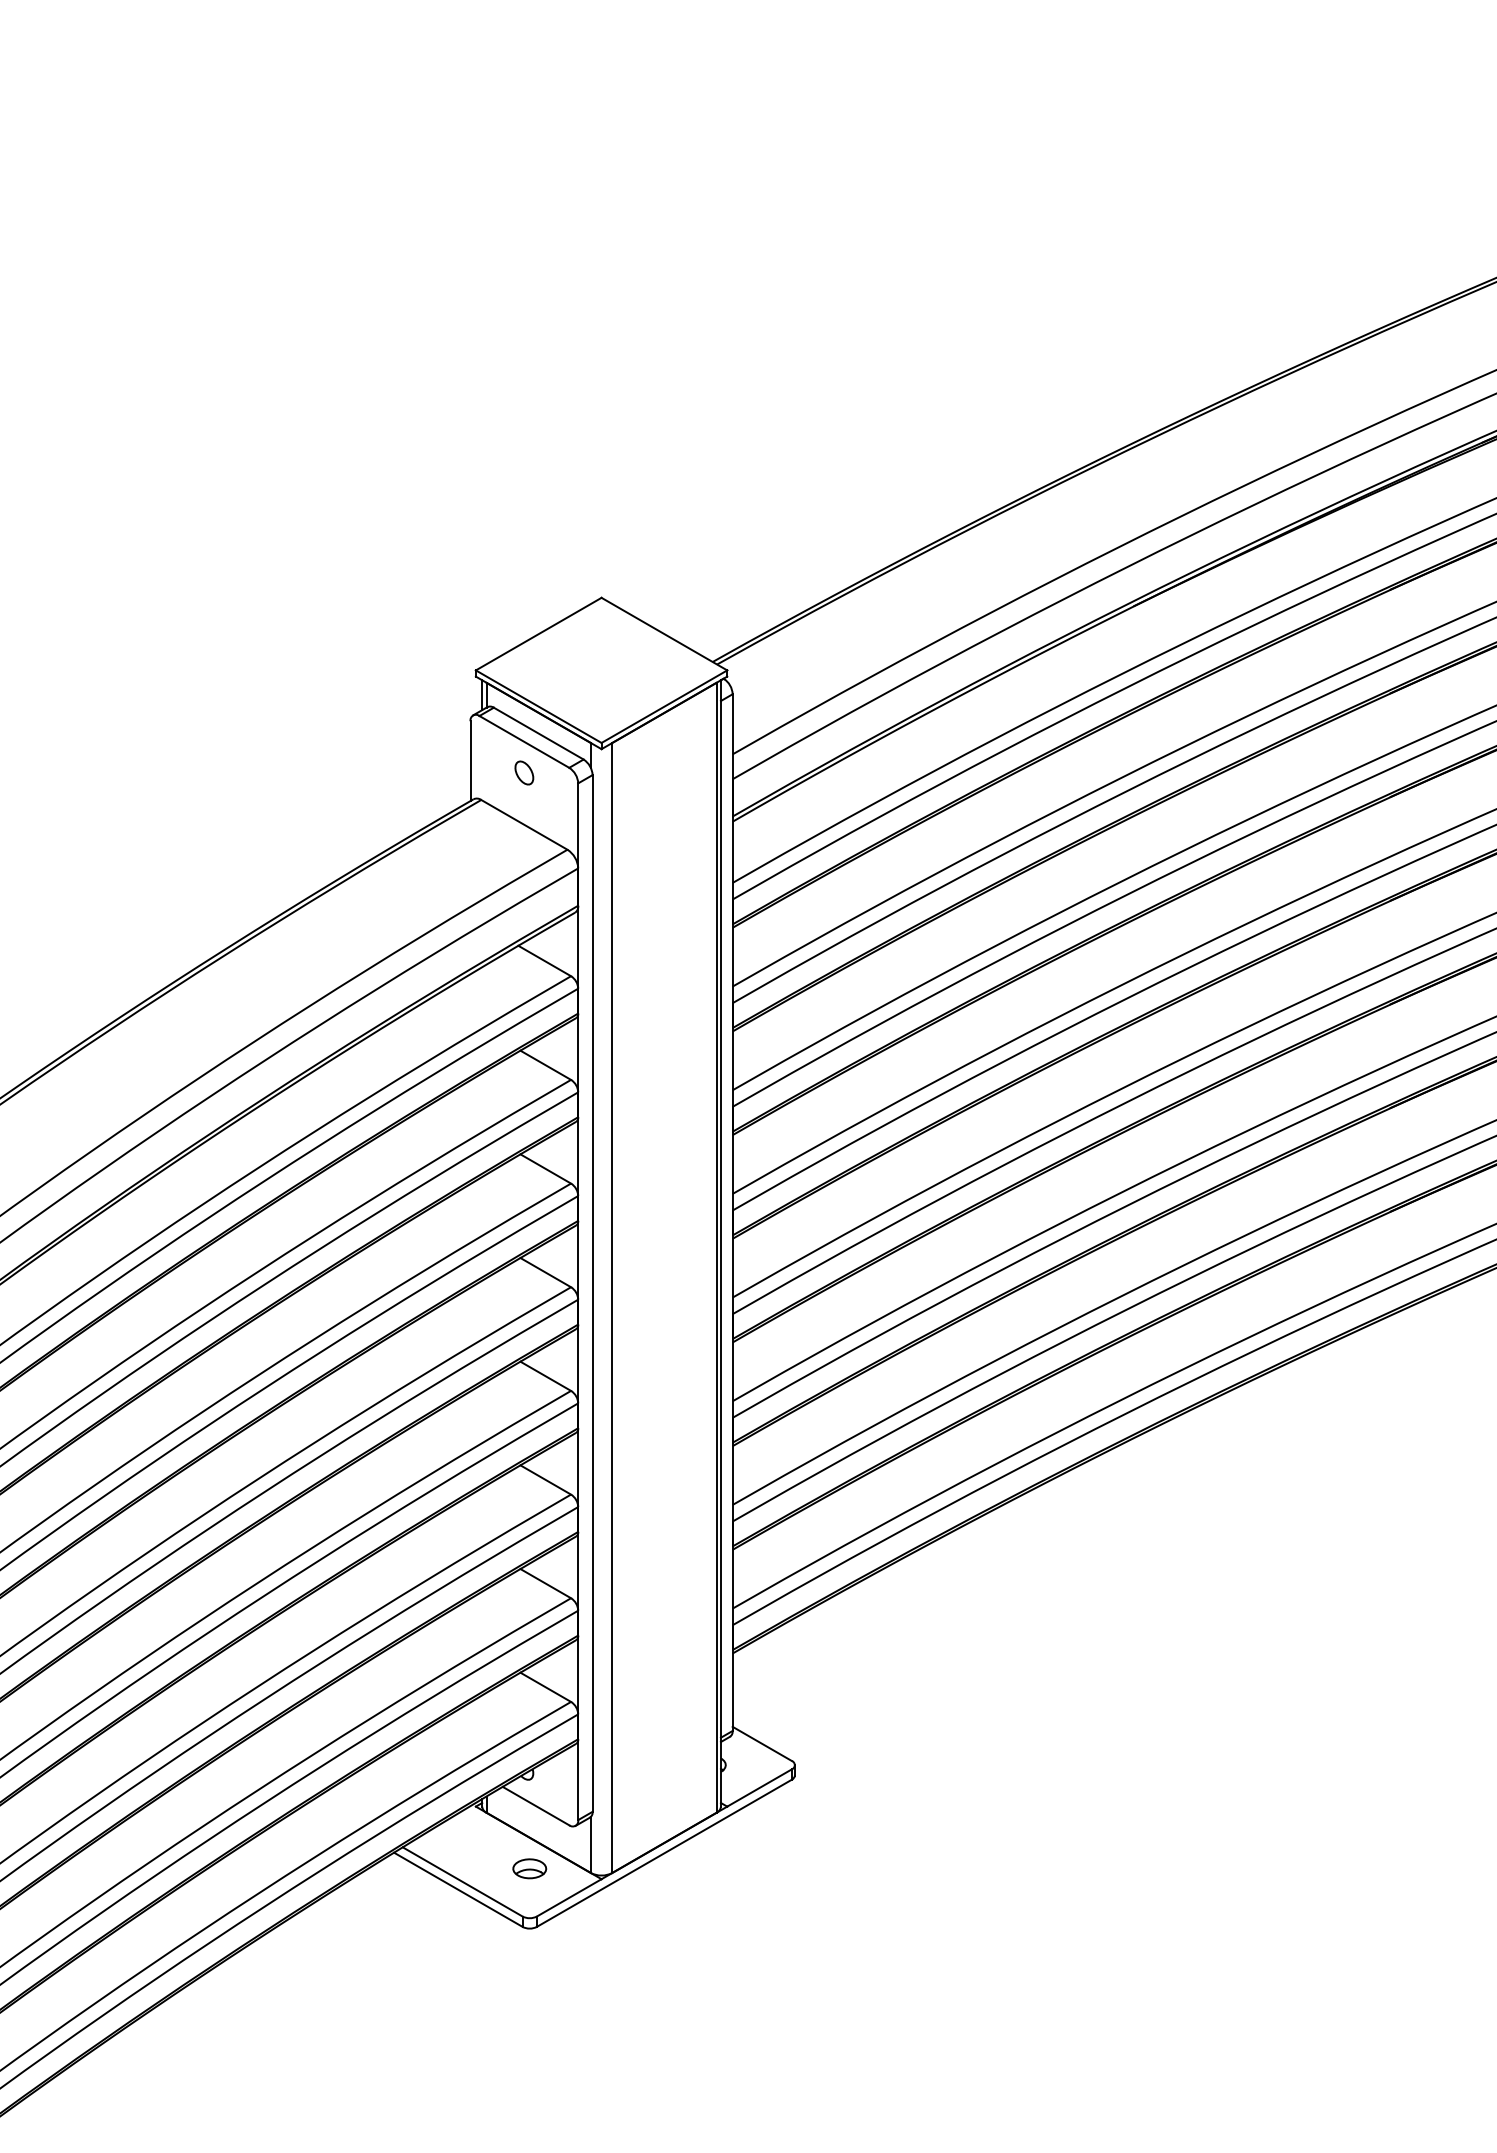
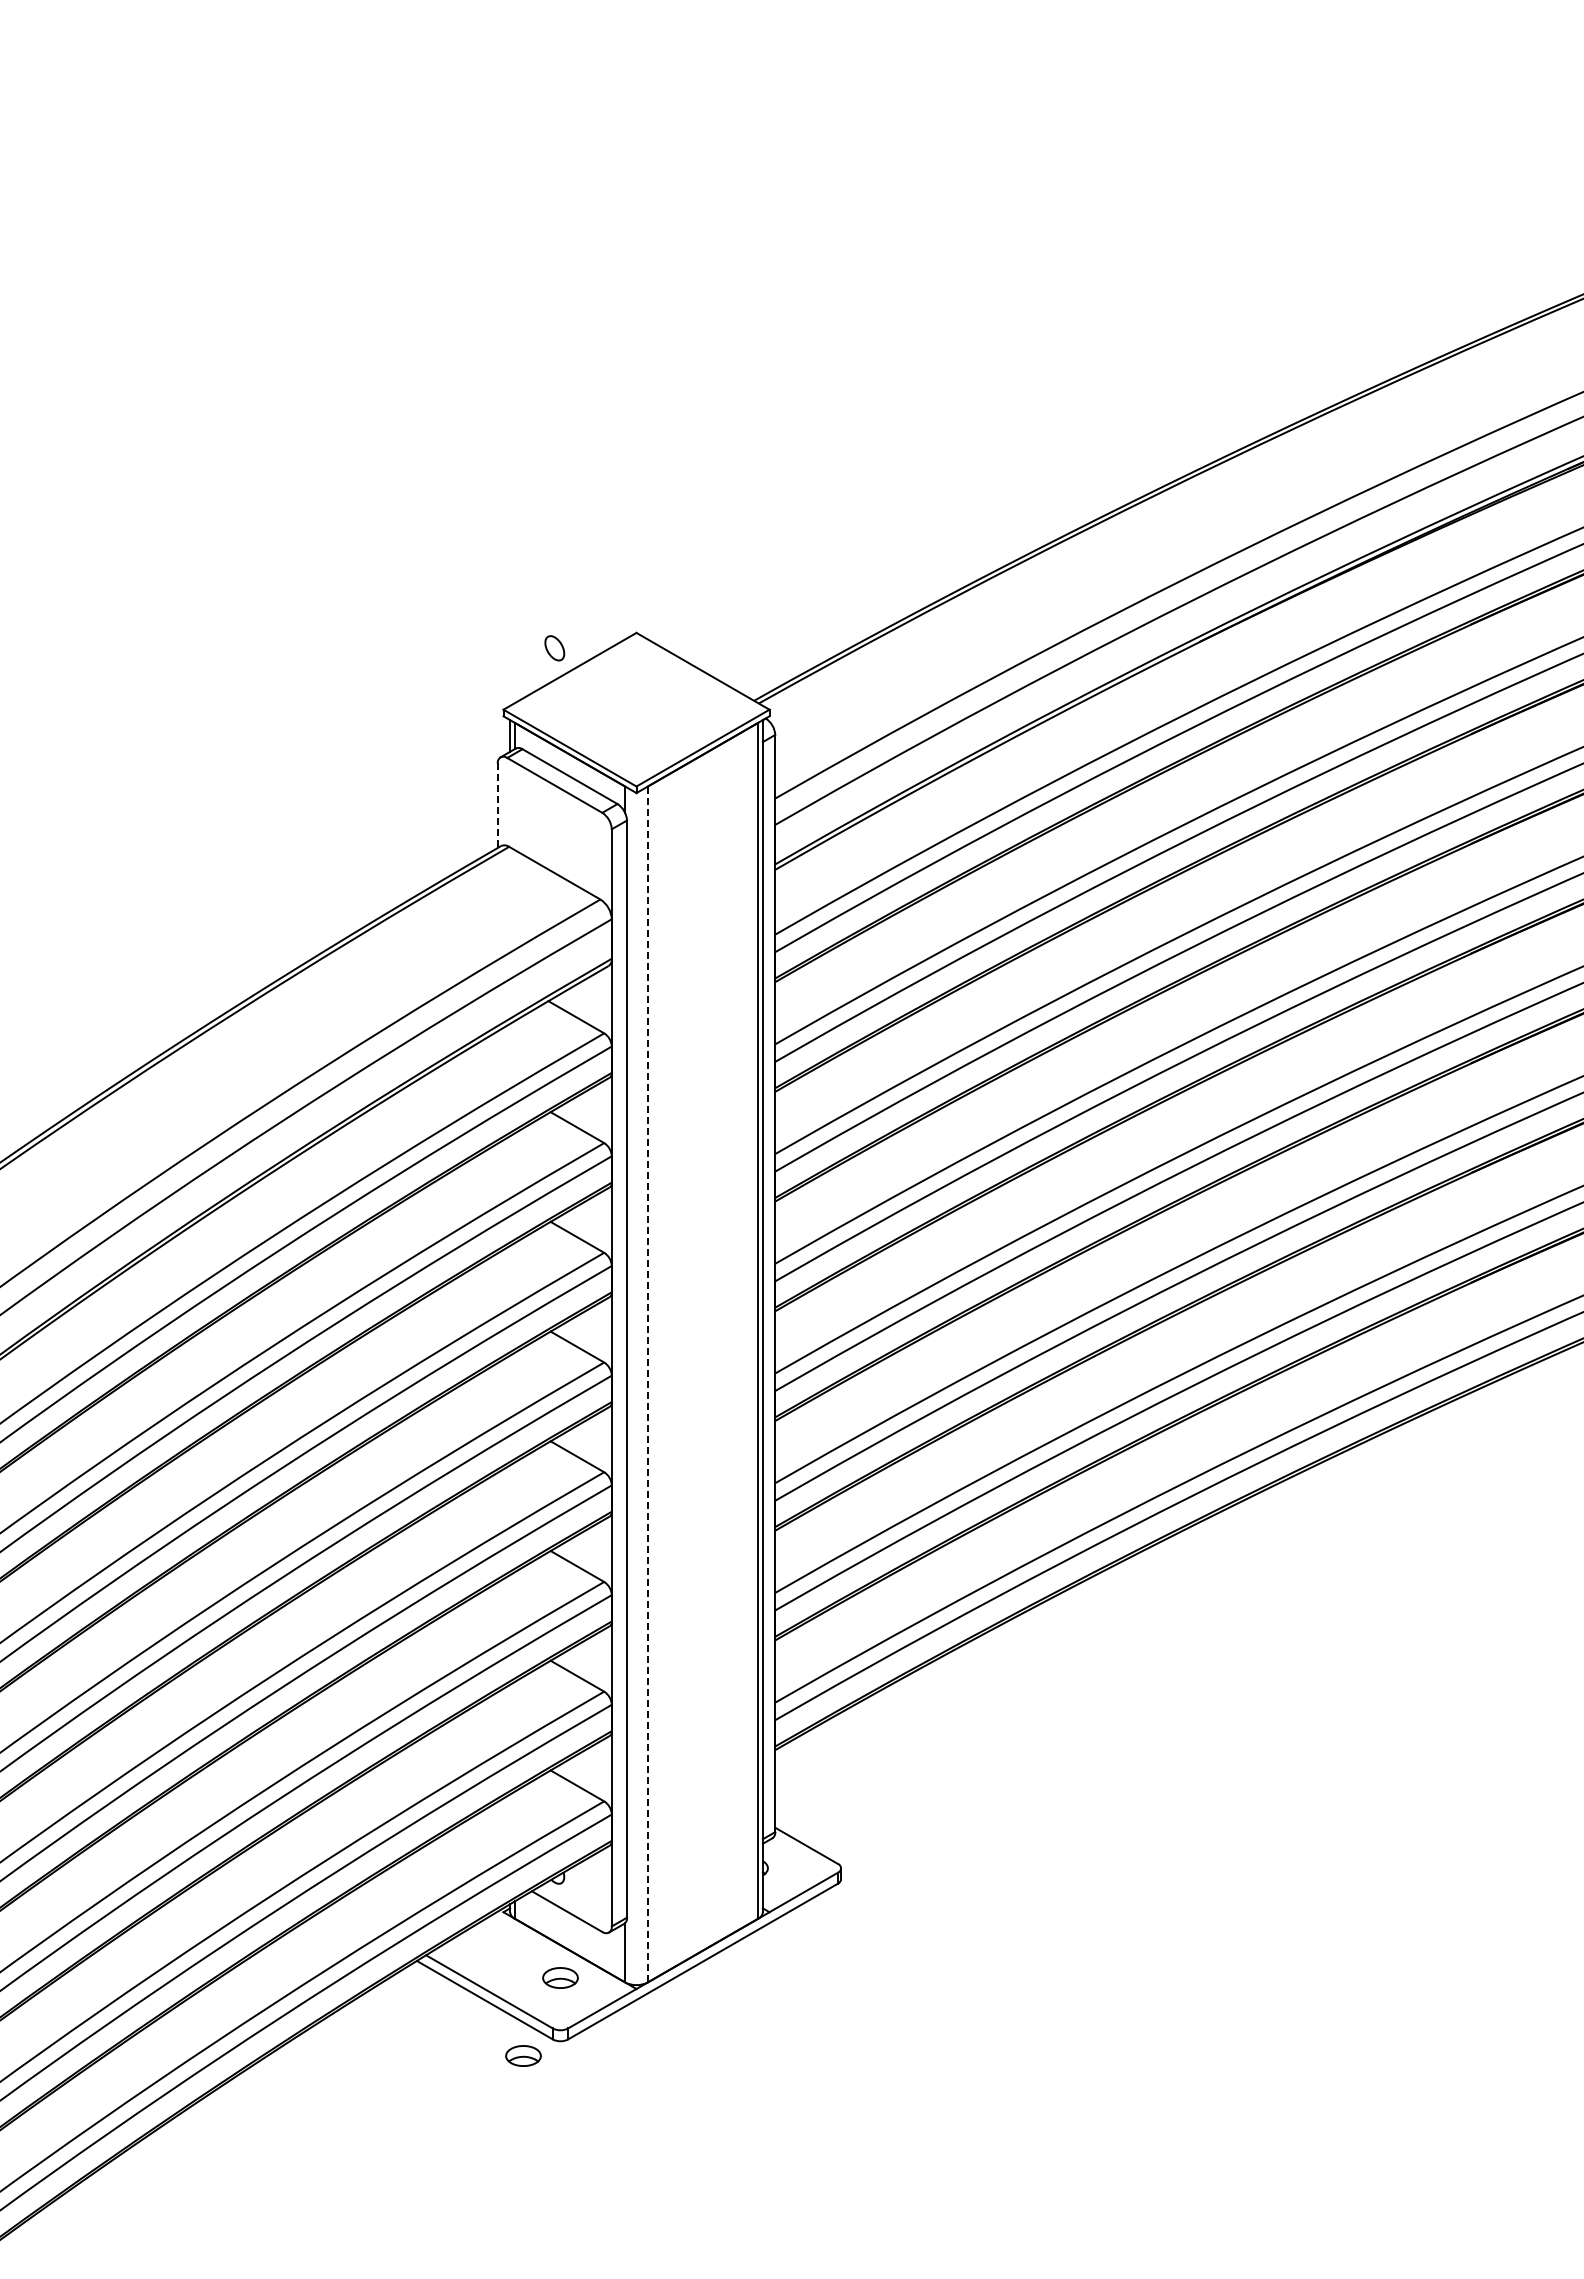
line: (470, 761) -> (497, 806), solid -> dashed
part: (524, 773) -> (554, 648), moved
line: (611, 1308) -> (647, 1384), solid -> dashed
part: (494, 1942) -> (523, 2055), added

